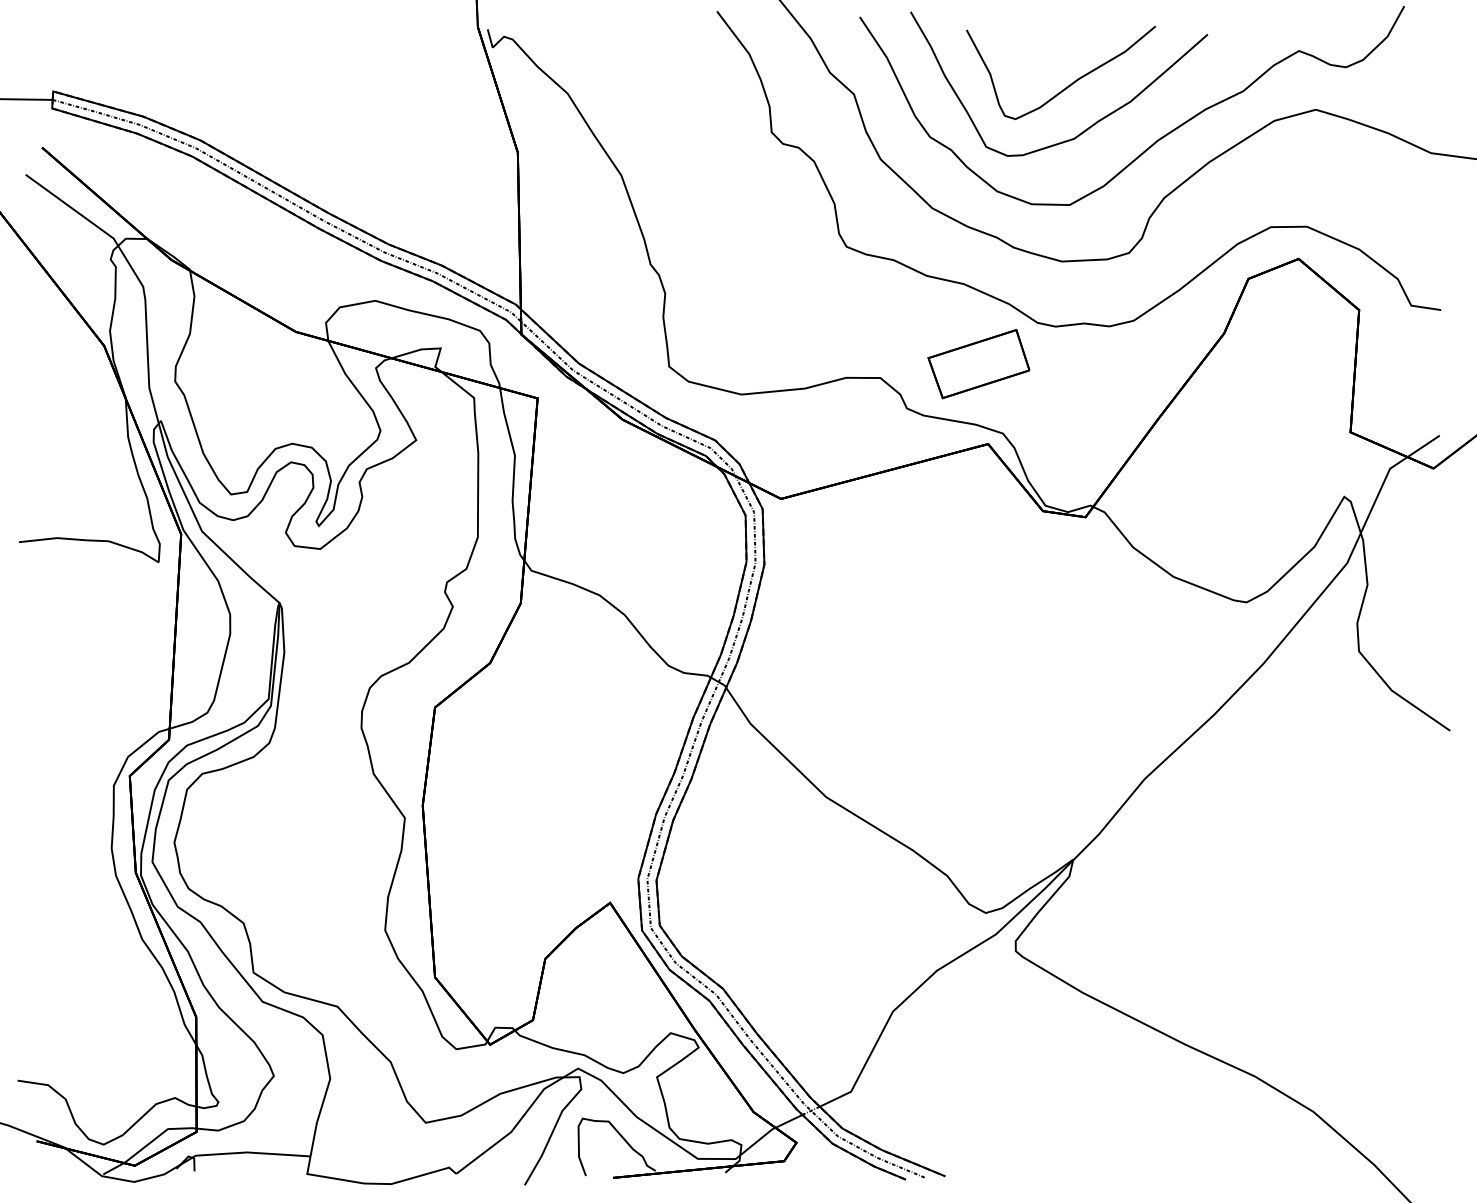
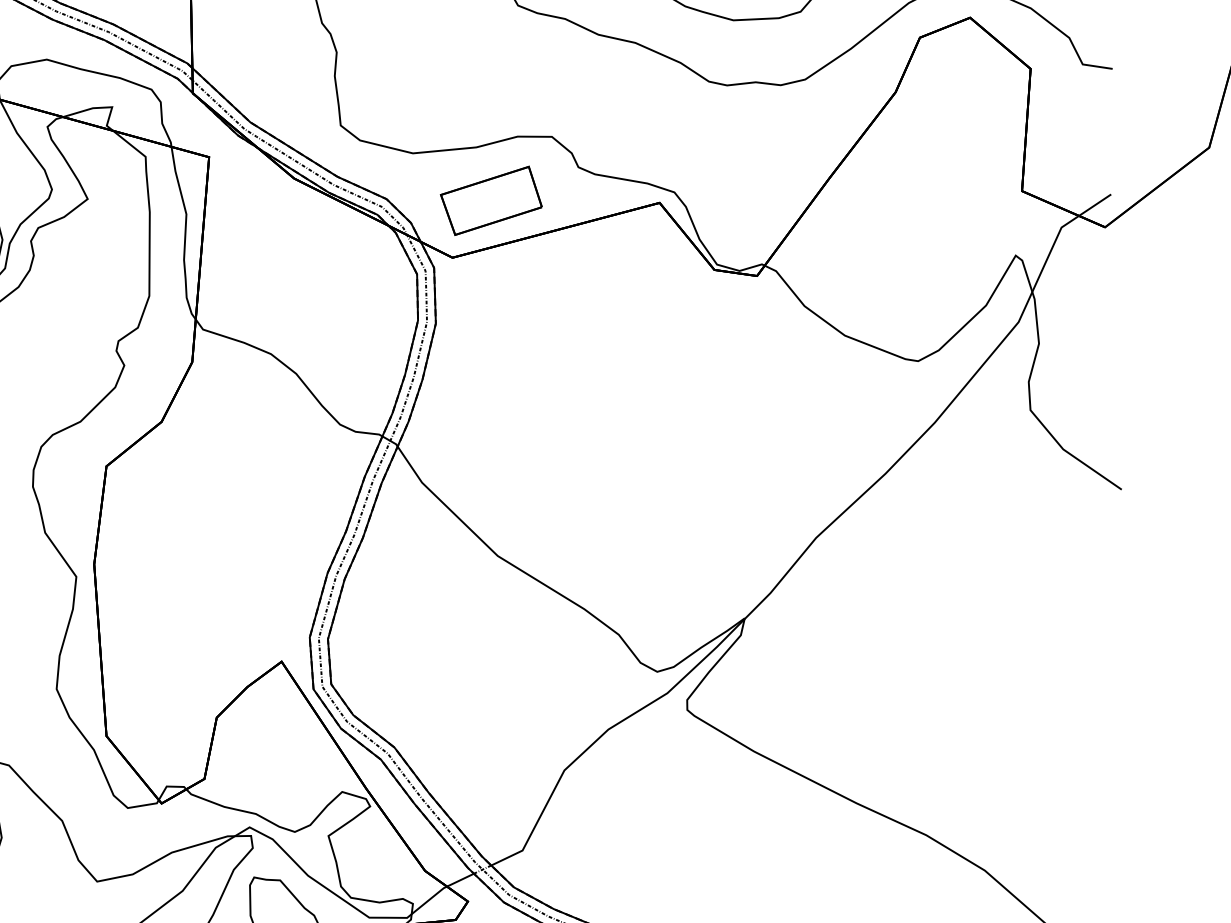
part: (978, 364) -> (490, 201), moved

